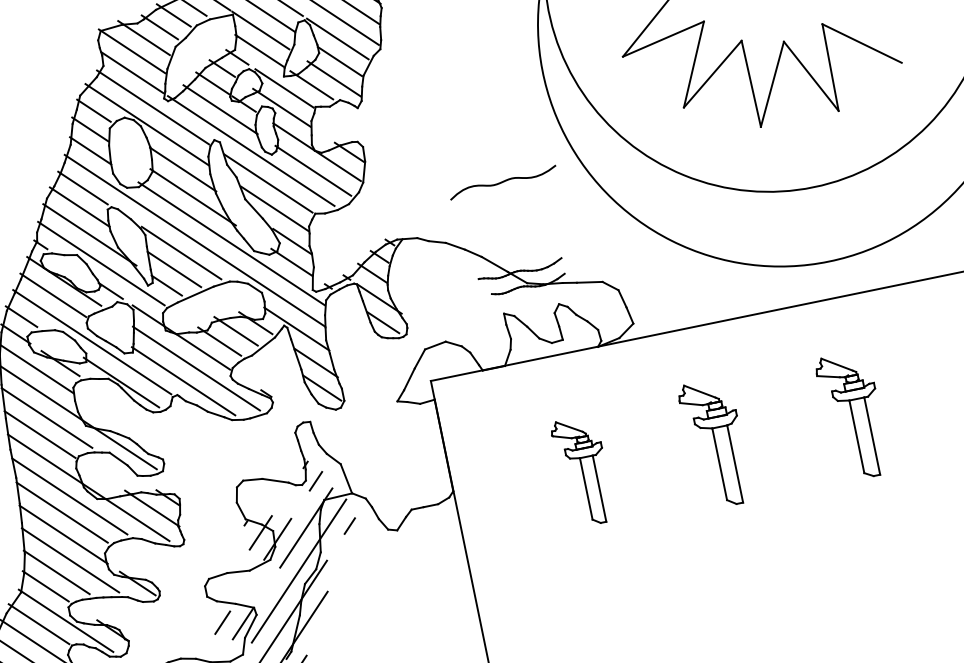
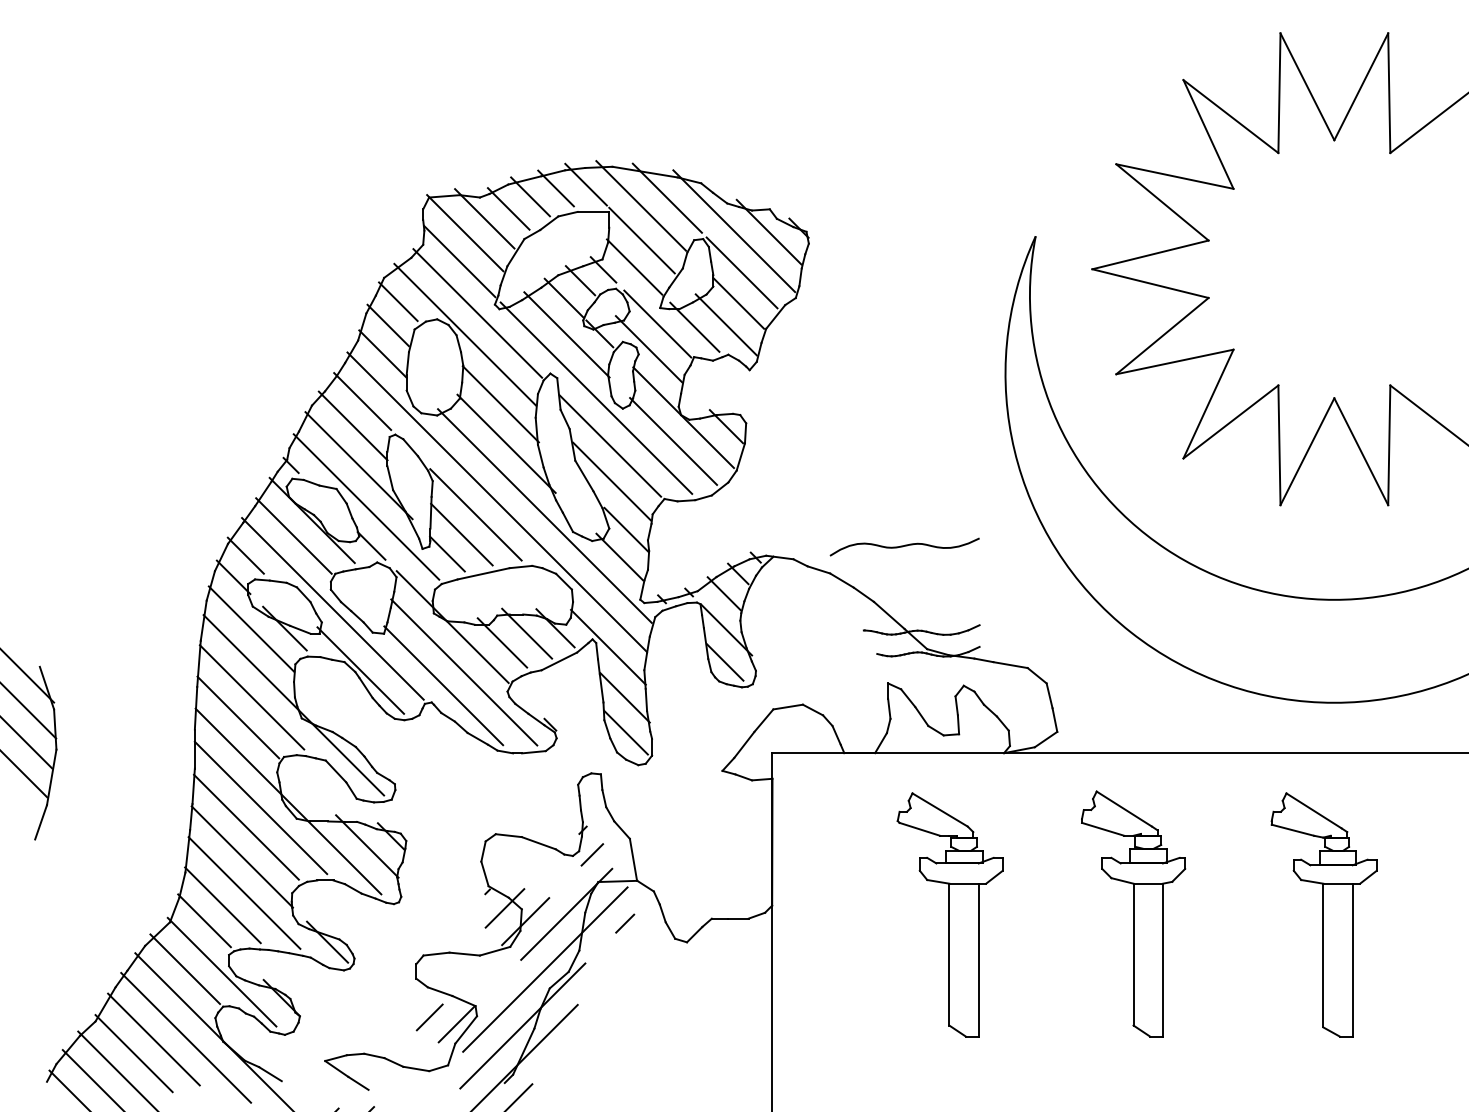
curve: (502, 182) -> (904, 546), moved
part: (852, 416) -> (1323, 914), size x1.43
part: (715, 443) -> (1133, 913), size x1.43
part: (582, 471) -> (949, 914), size x1.67

